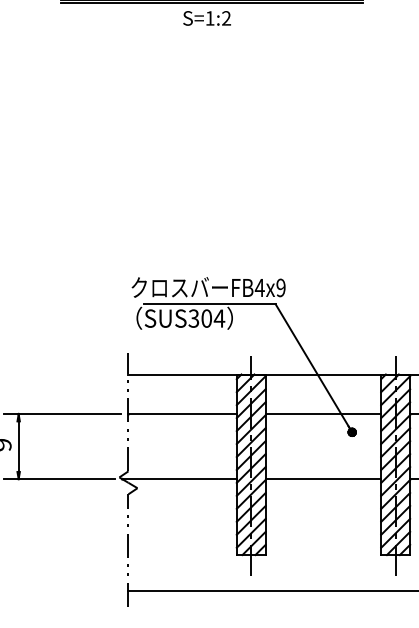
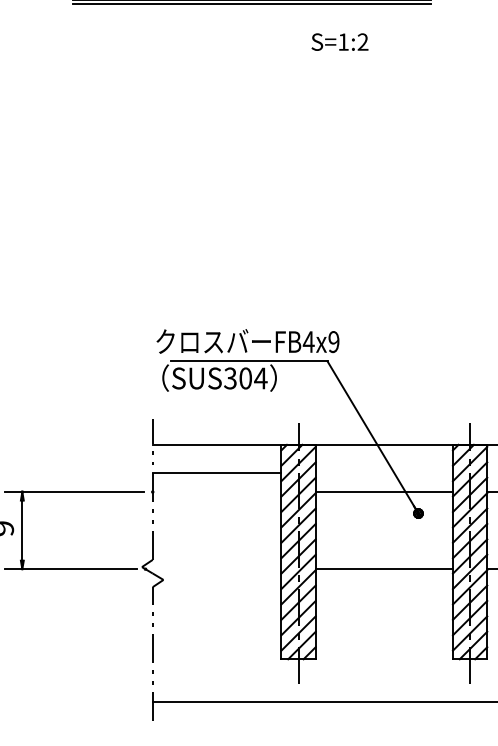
text: (206, 18) -> (339, 42), moved
line: (182, 414) -> (216, 473), moved
line: (179, 479) -> (213, 569), removed

